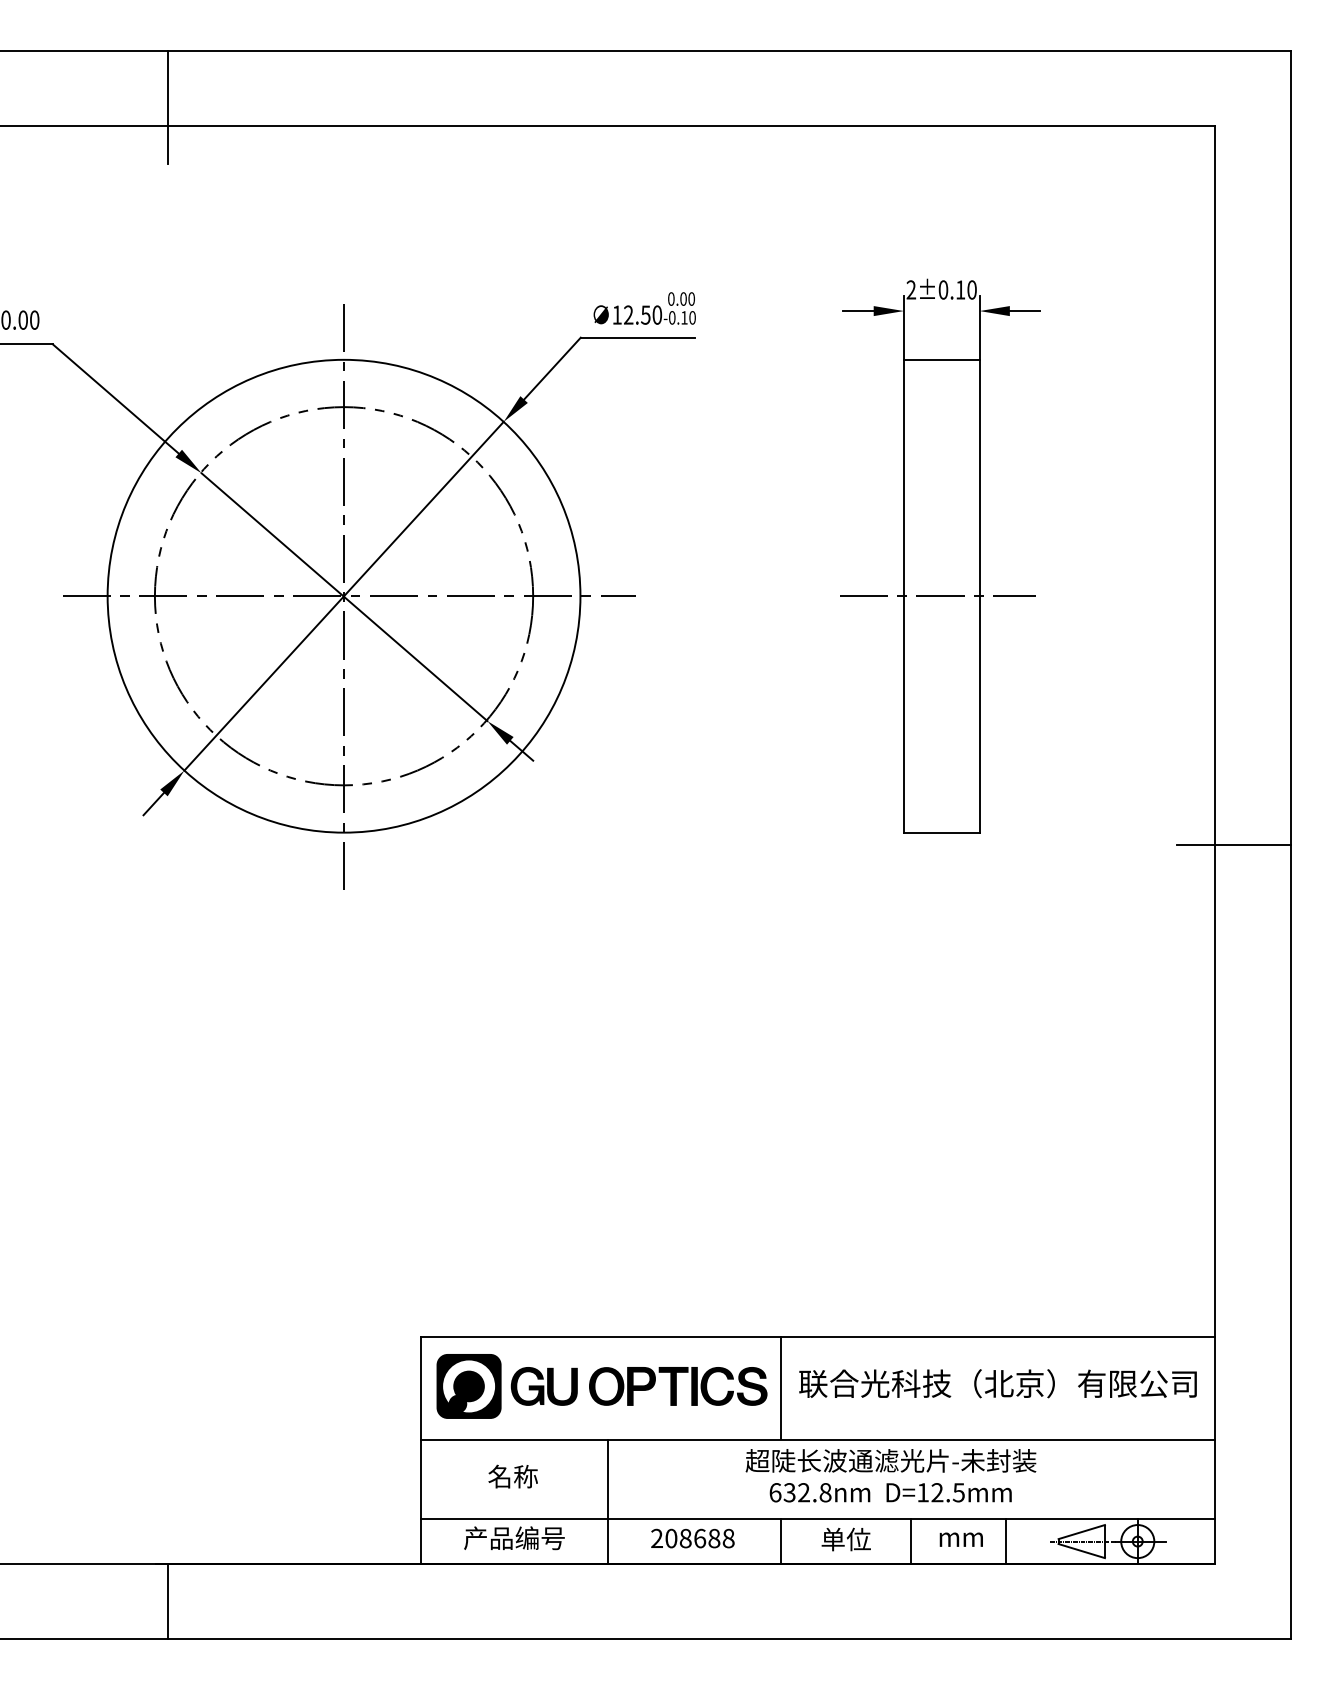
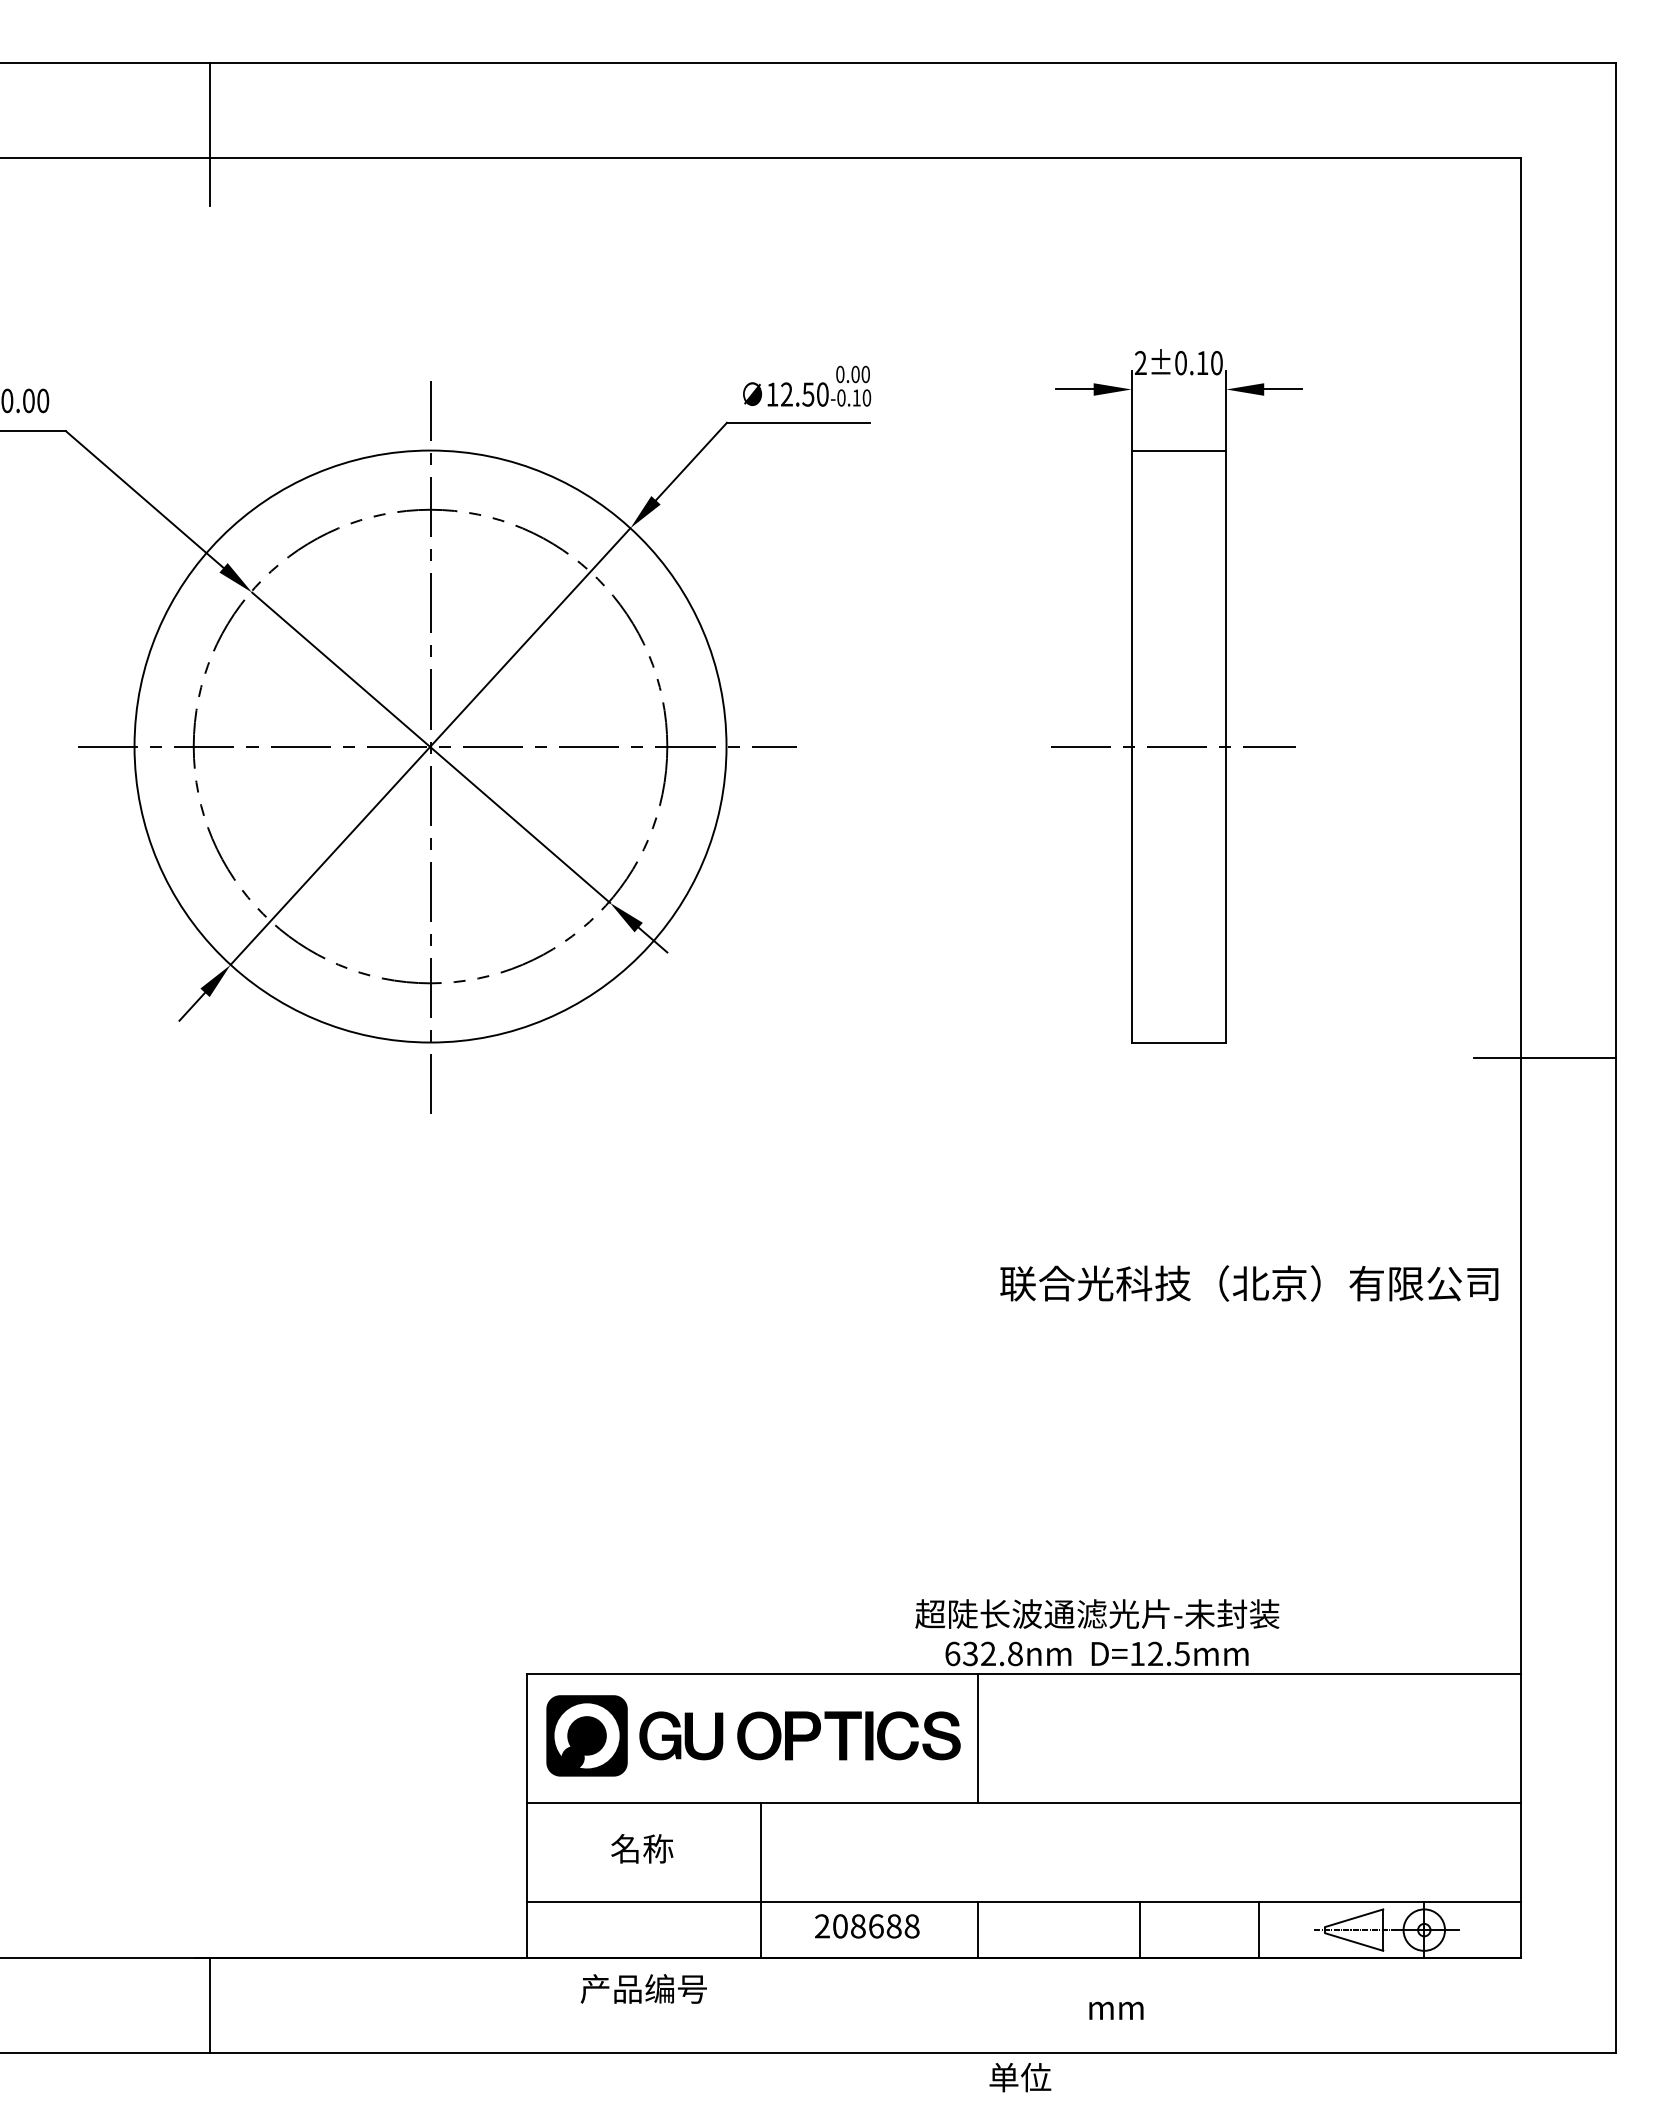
text: (998, 1383) -> (1249, 1283), moved
text: (891, 1475) -> (1097, 1632), moved
text: (514, 1537) -> (643, 1988), moved
text: (846, 1539) -> (1020, 2077), moved
text: (961, 1539) -> (1116, 2010), moved

